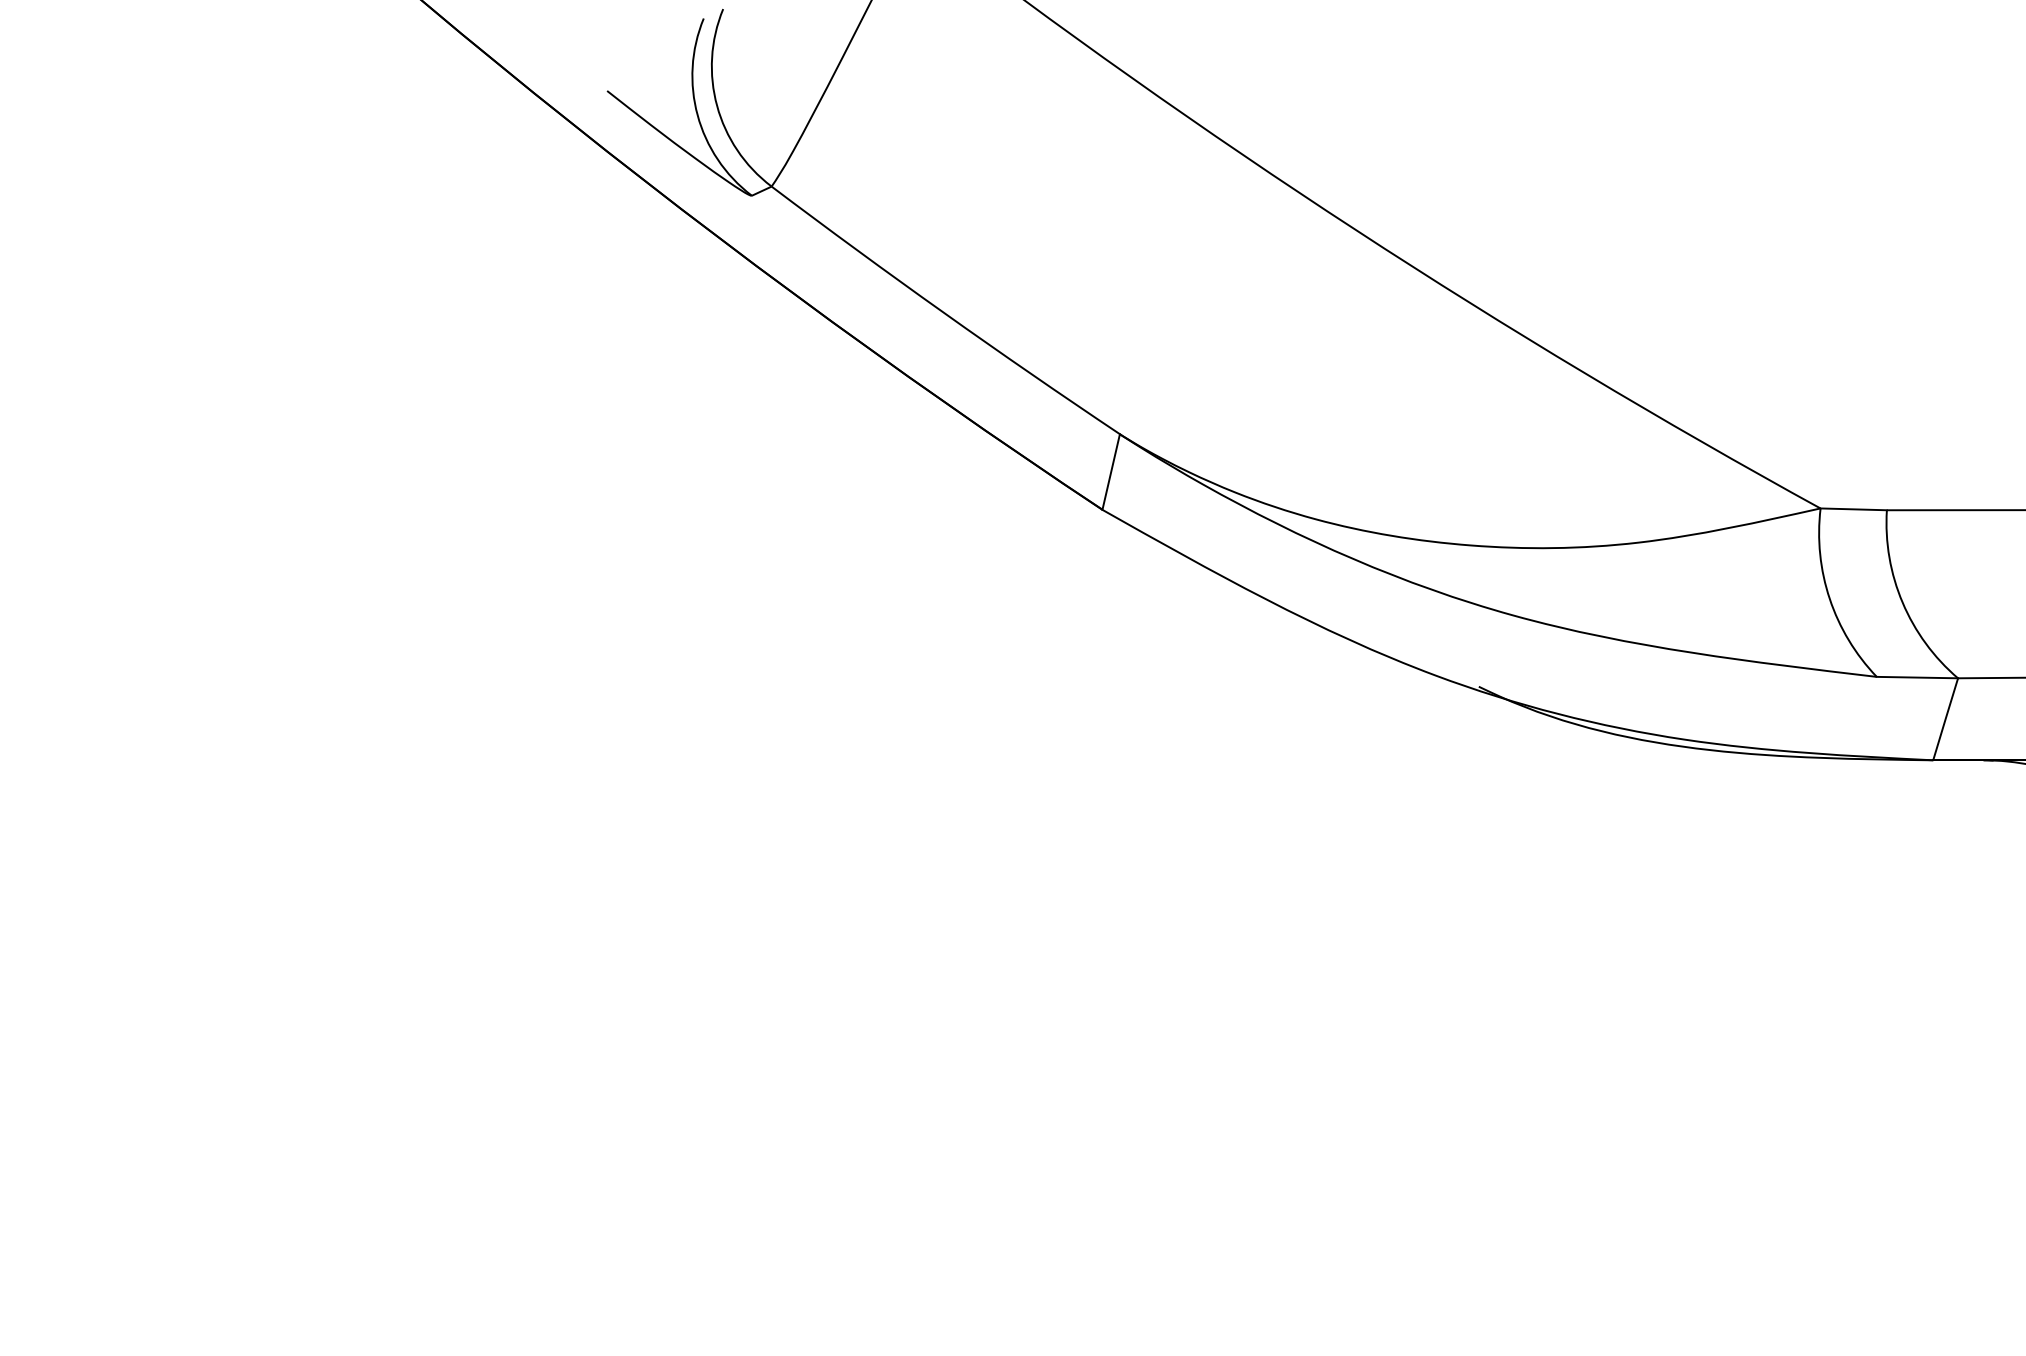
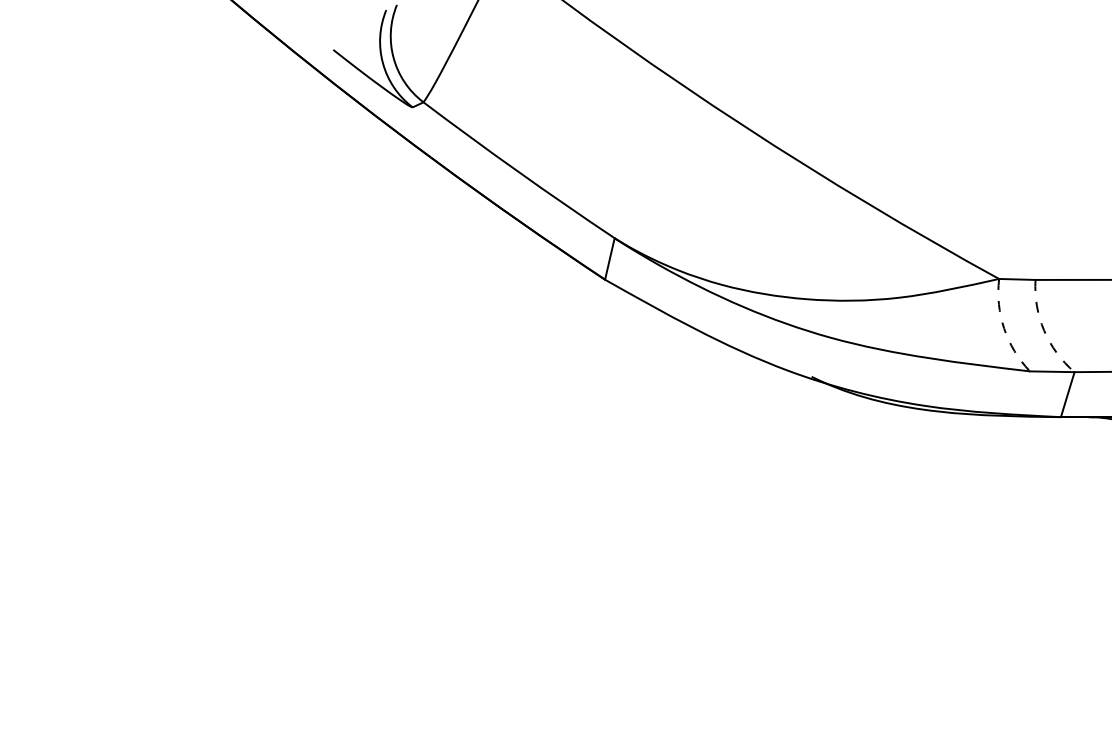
arc: (1830, 598) -> (1004, 328), solid -> dashed
arc: (1903, 602) -> (1044, 330), solid -> dashed

